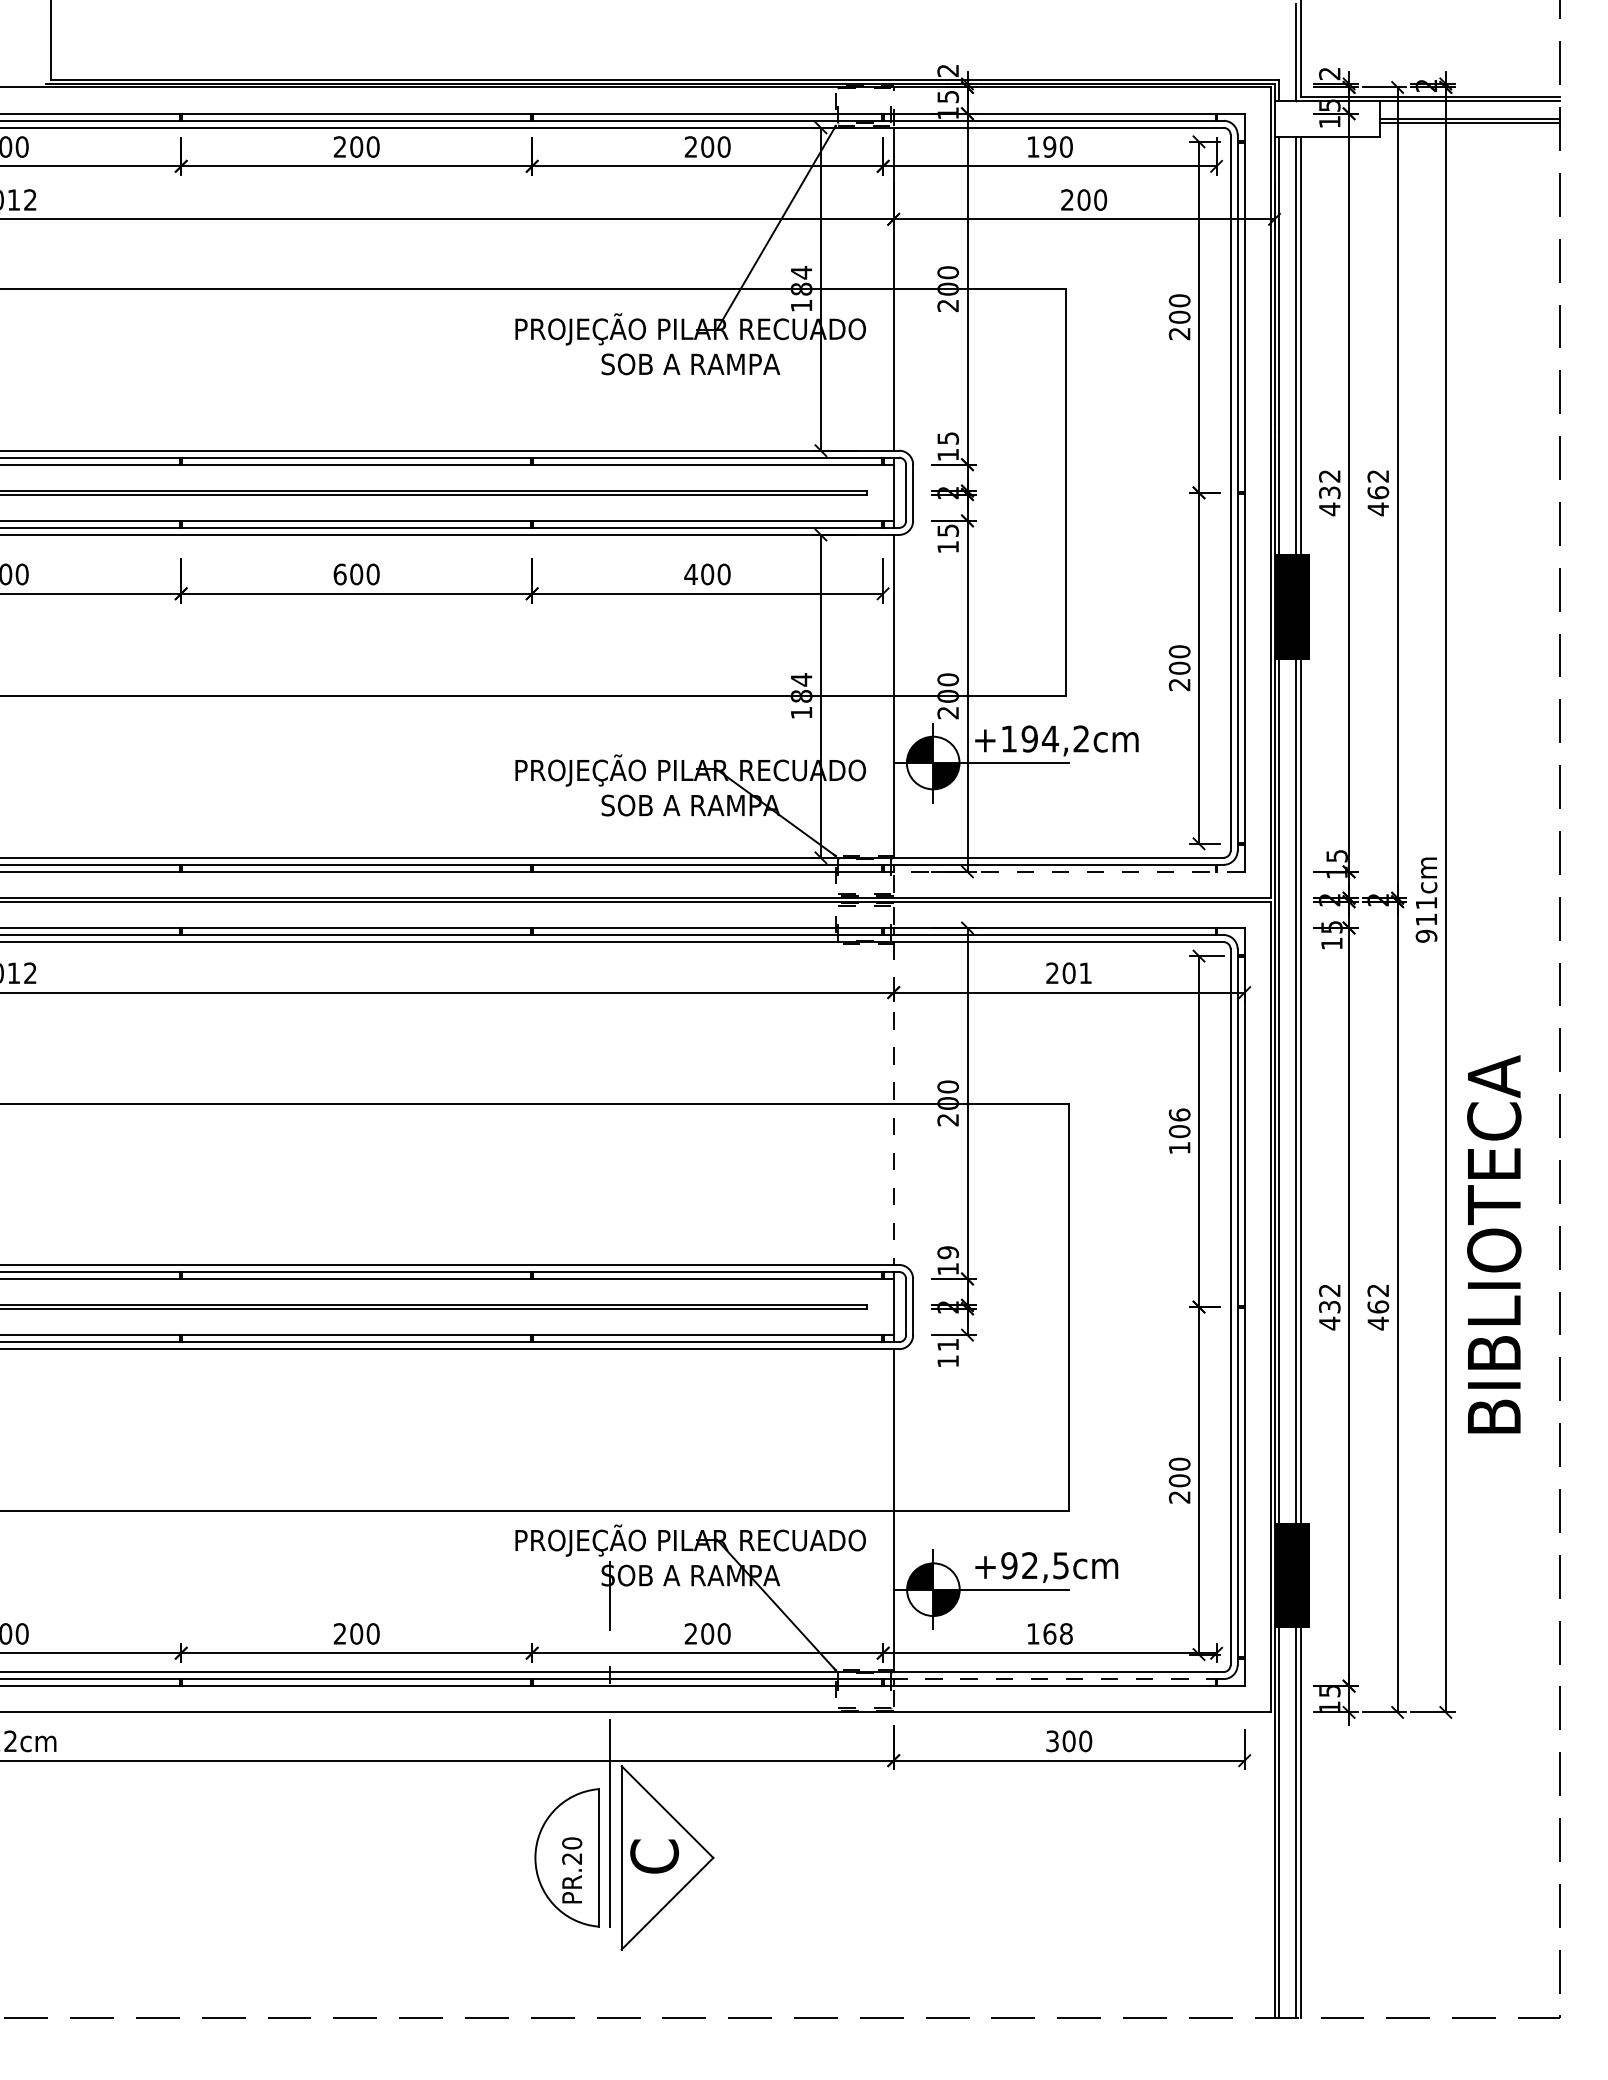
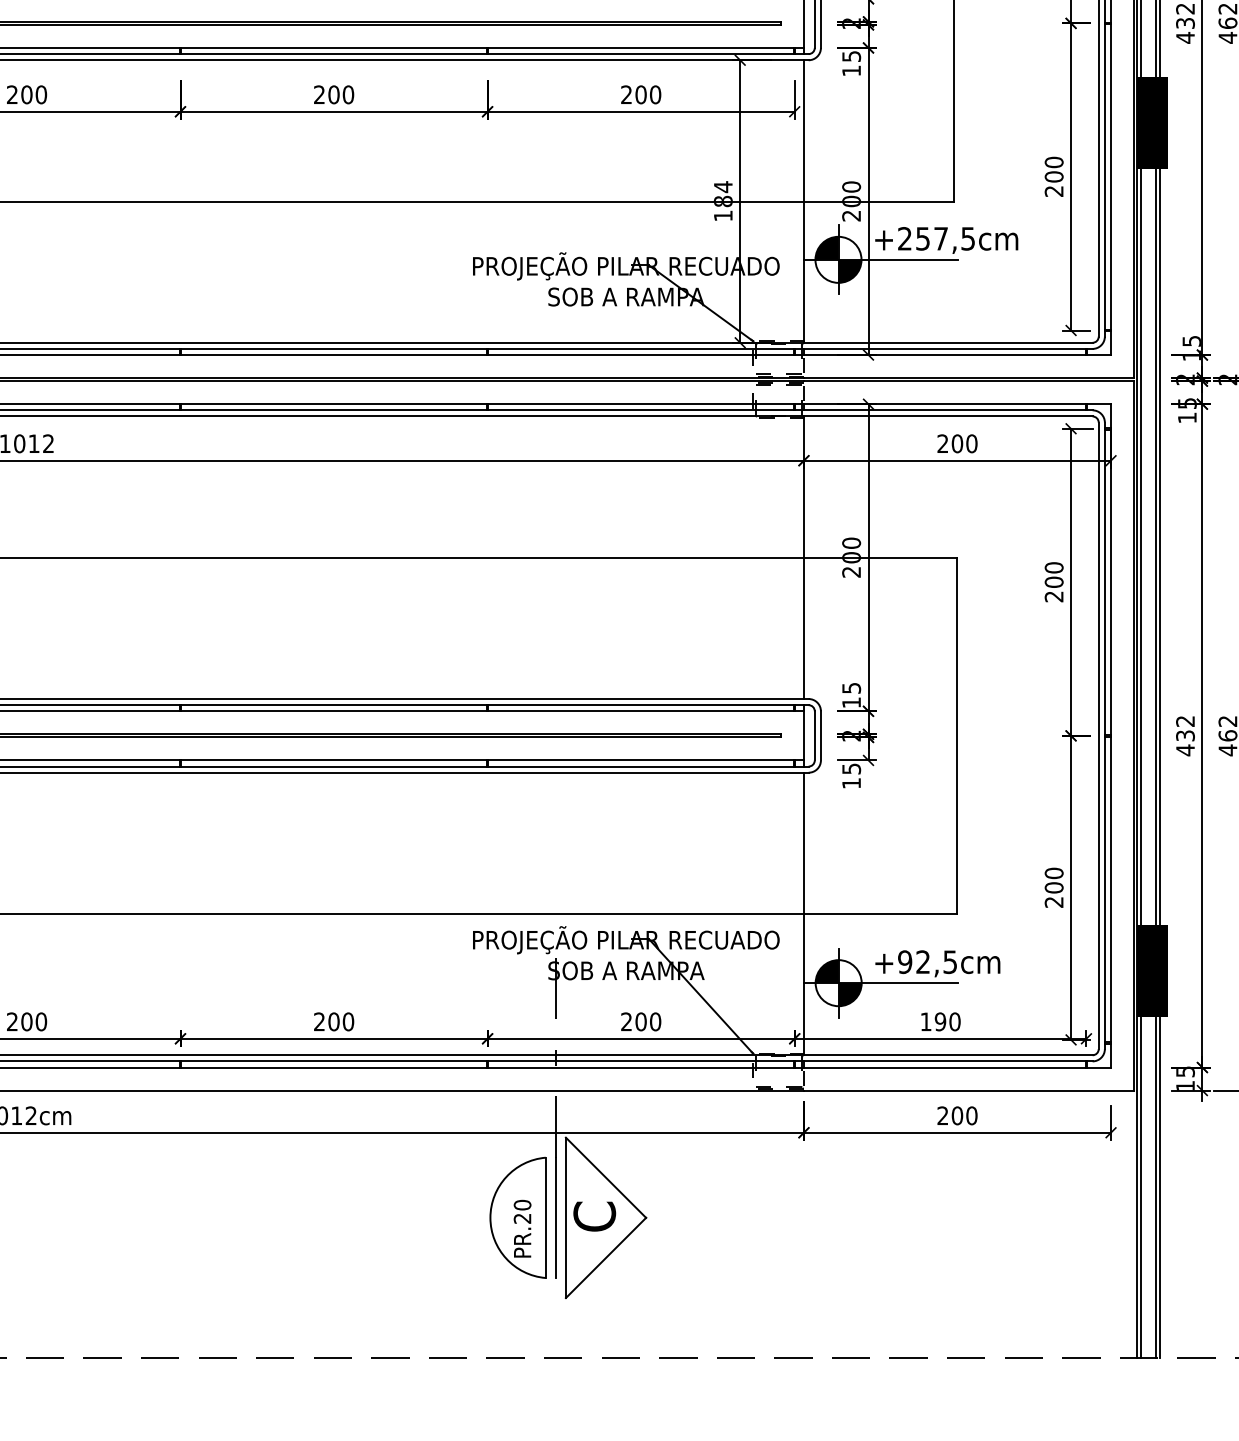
text: (690, 573) -> (626, 94), 400 -> 200
text: (339, 574) -> (318, 94), 600 -> 200
text: (1044, 738) -> (935, 238), +194,2cm -> +257,5cm
line: (1068, 871) -> (956, 354), dashed -> solid
text: (1085, 973) -> (971, 444), 201 -> 200
line: (893, 1104) -> (803, 558), dashed -> solid
text: (1179, 1131) -> (1053, 582), 106 -> 200
text: (947, 1252) -> (850, 688), 19 -> 15
text: (948, 1345) -> (851, 769), 11 -> 15
text: (1057, 1633) -> (947, 1021), 168 -> 190
line: (1058, 1679) -> (948, 1061), dashed -> solid
text: (1052, 1741) -> (942, 1116), 300 -> 200

